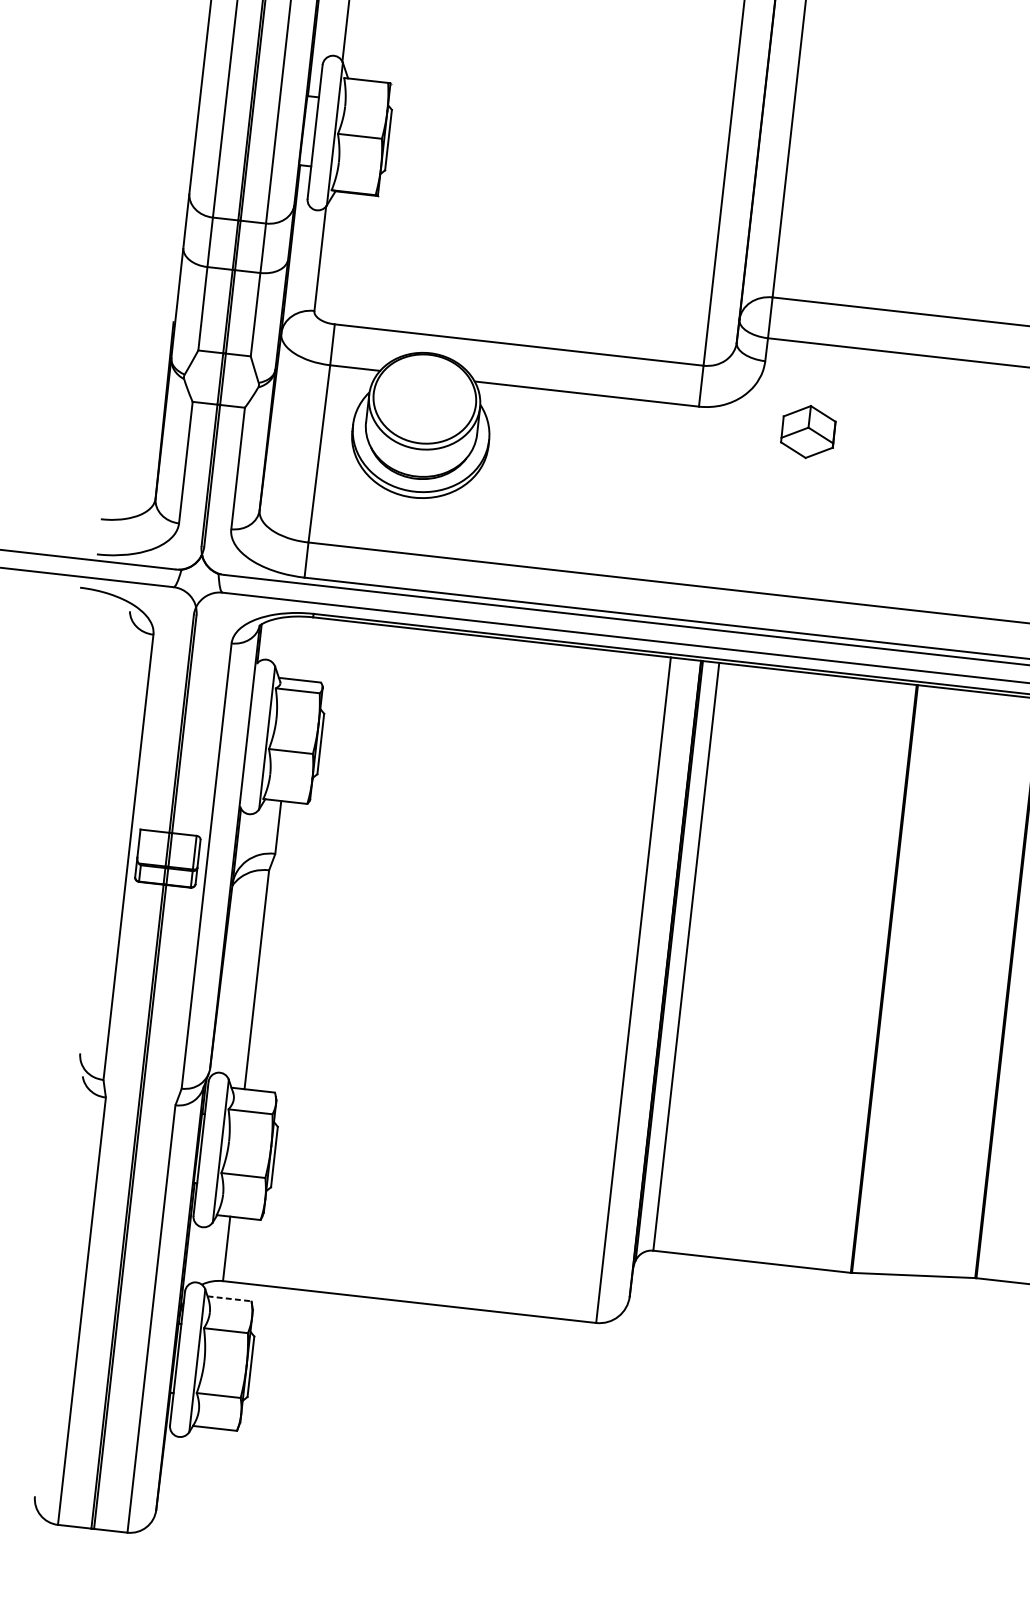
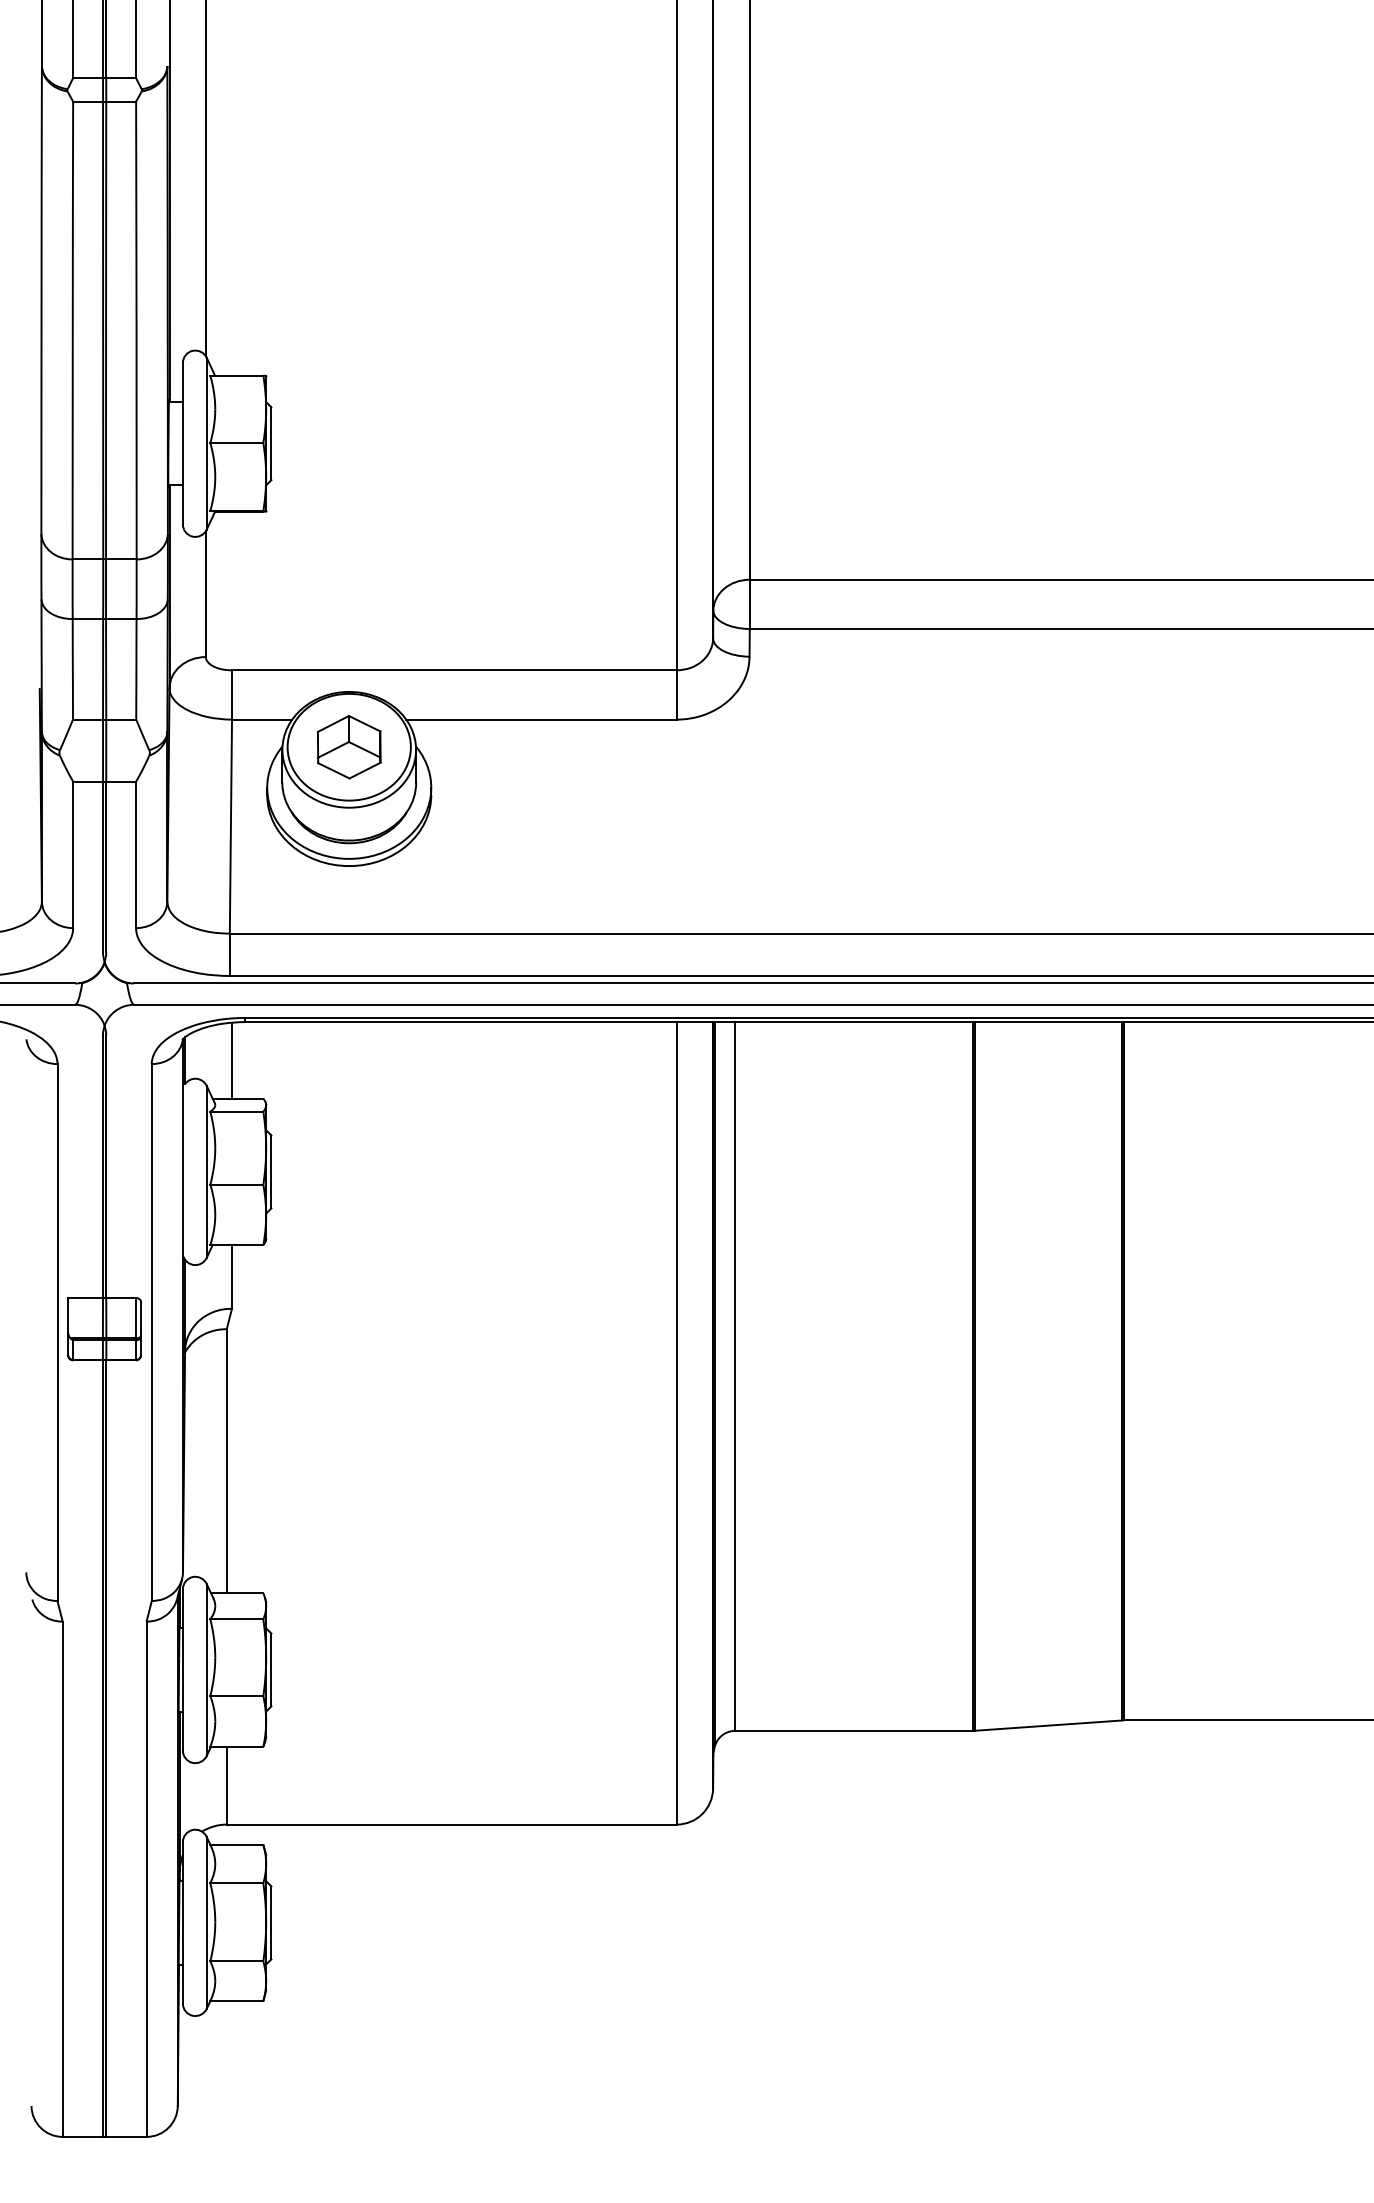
part: (807, 432) -> (348, 747), moved
line: (298, 647) -> (231, 1060), added
line: (230, 1298) -> (237, 1844), dashed -> solid

